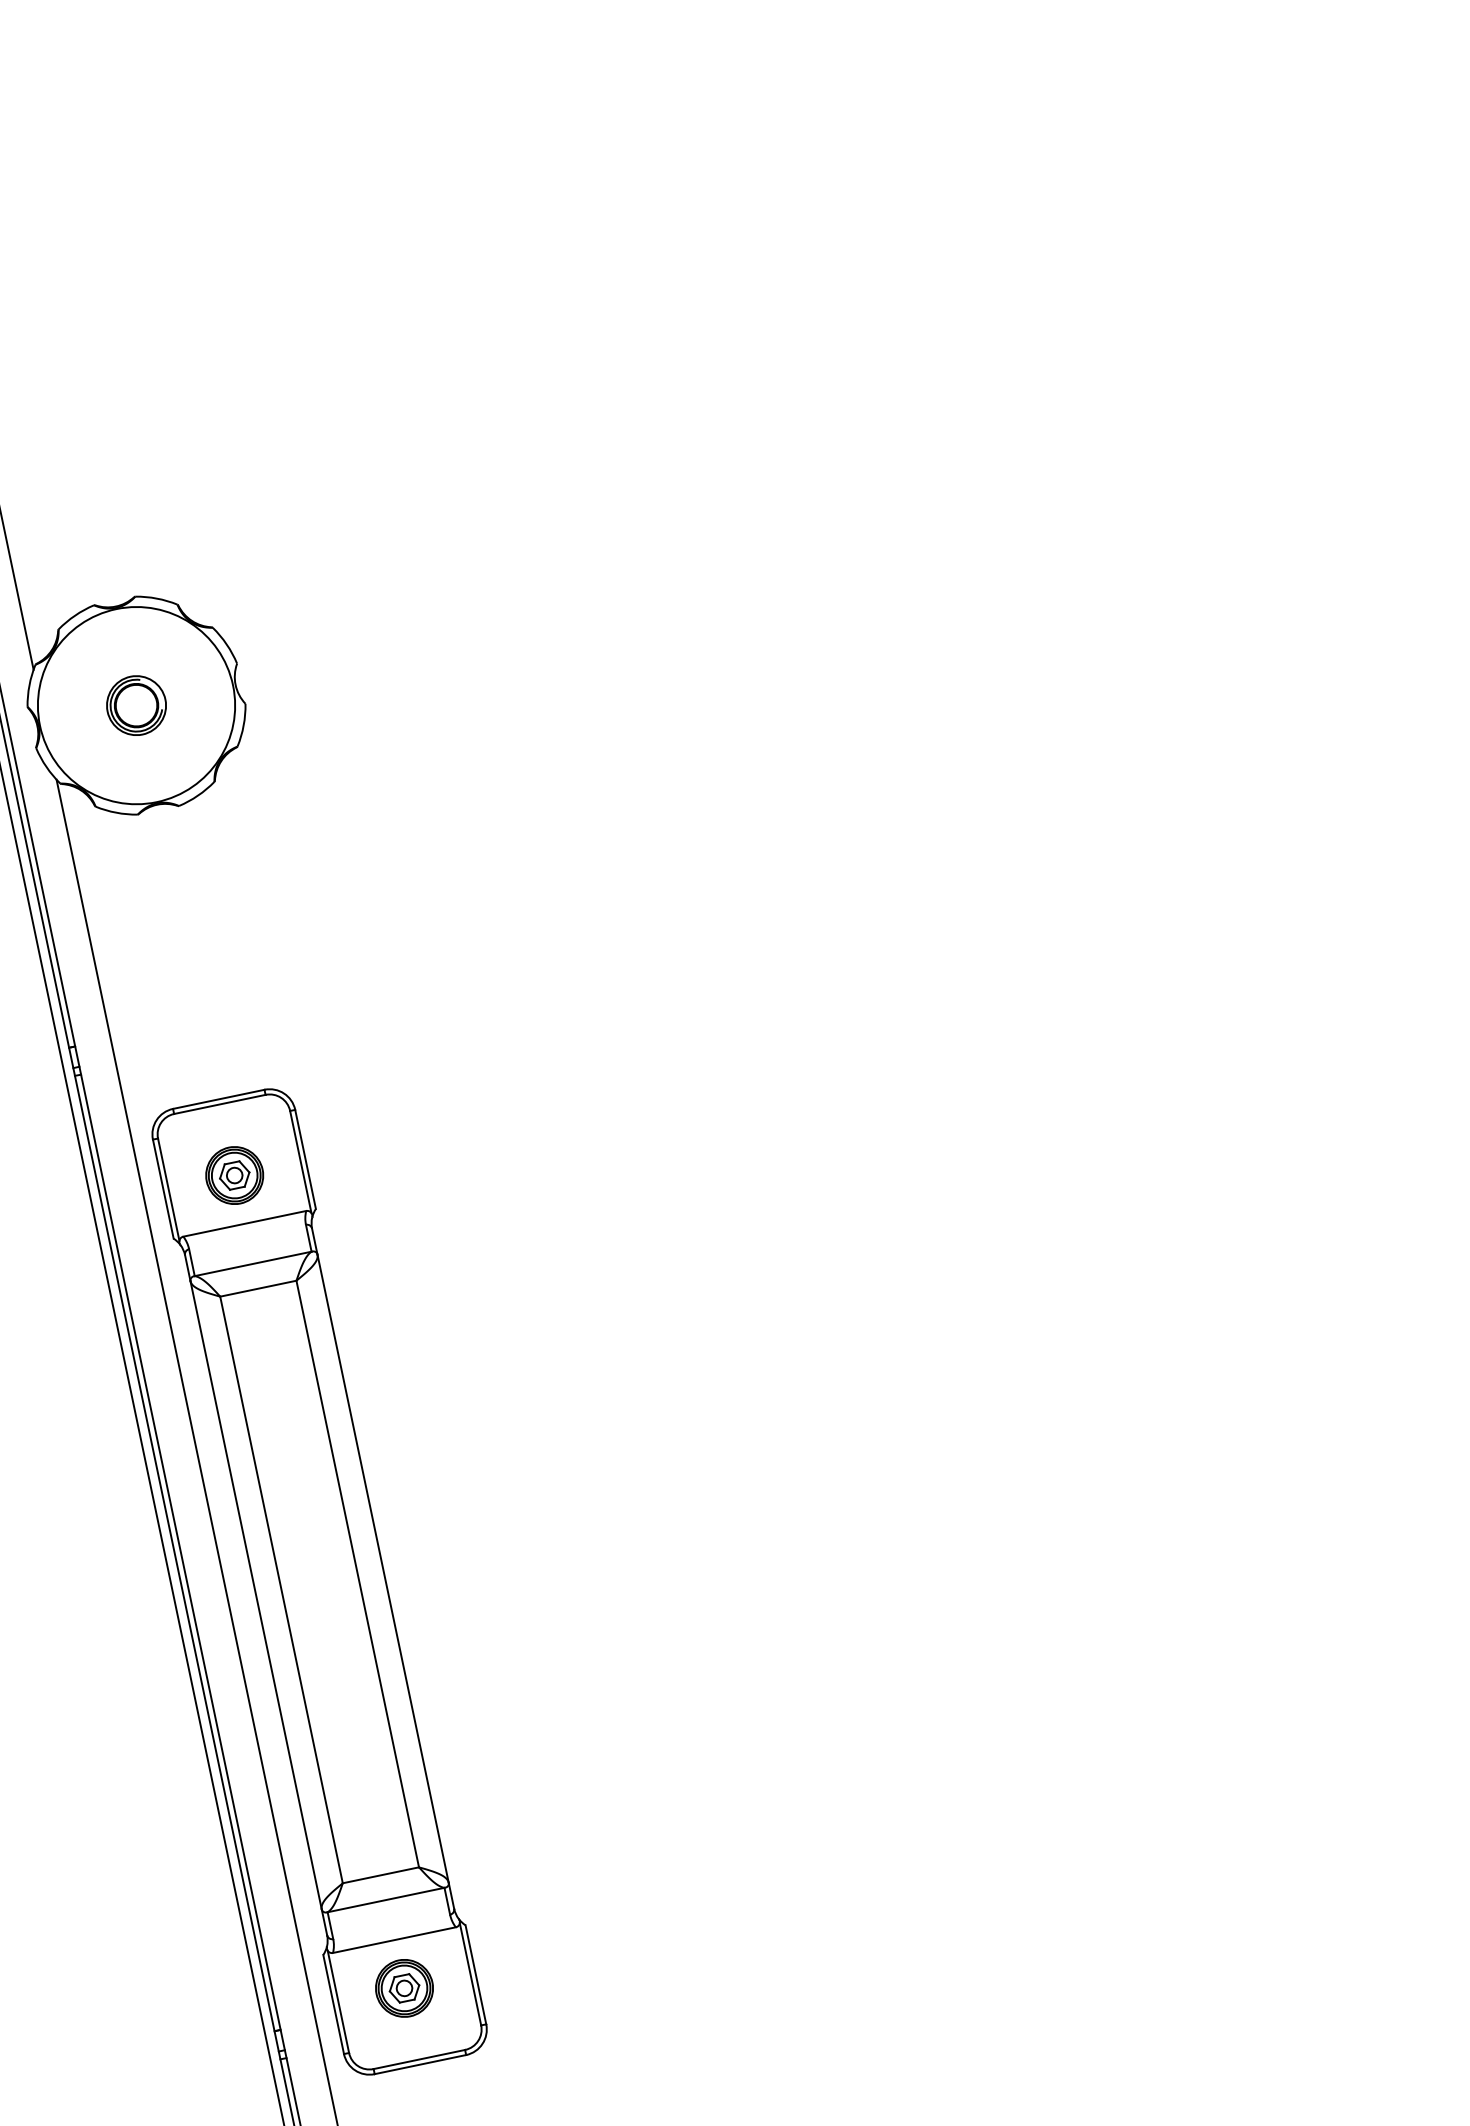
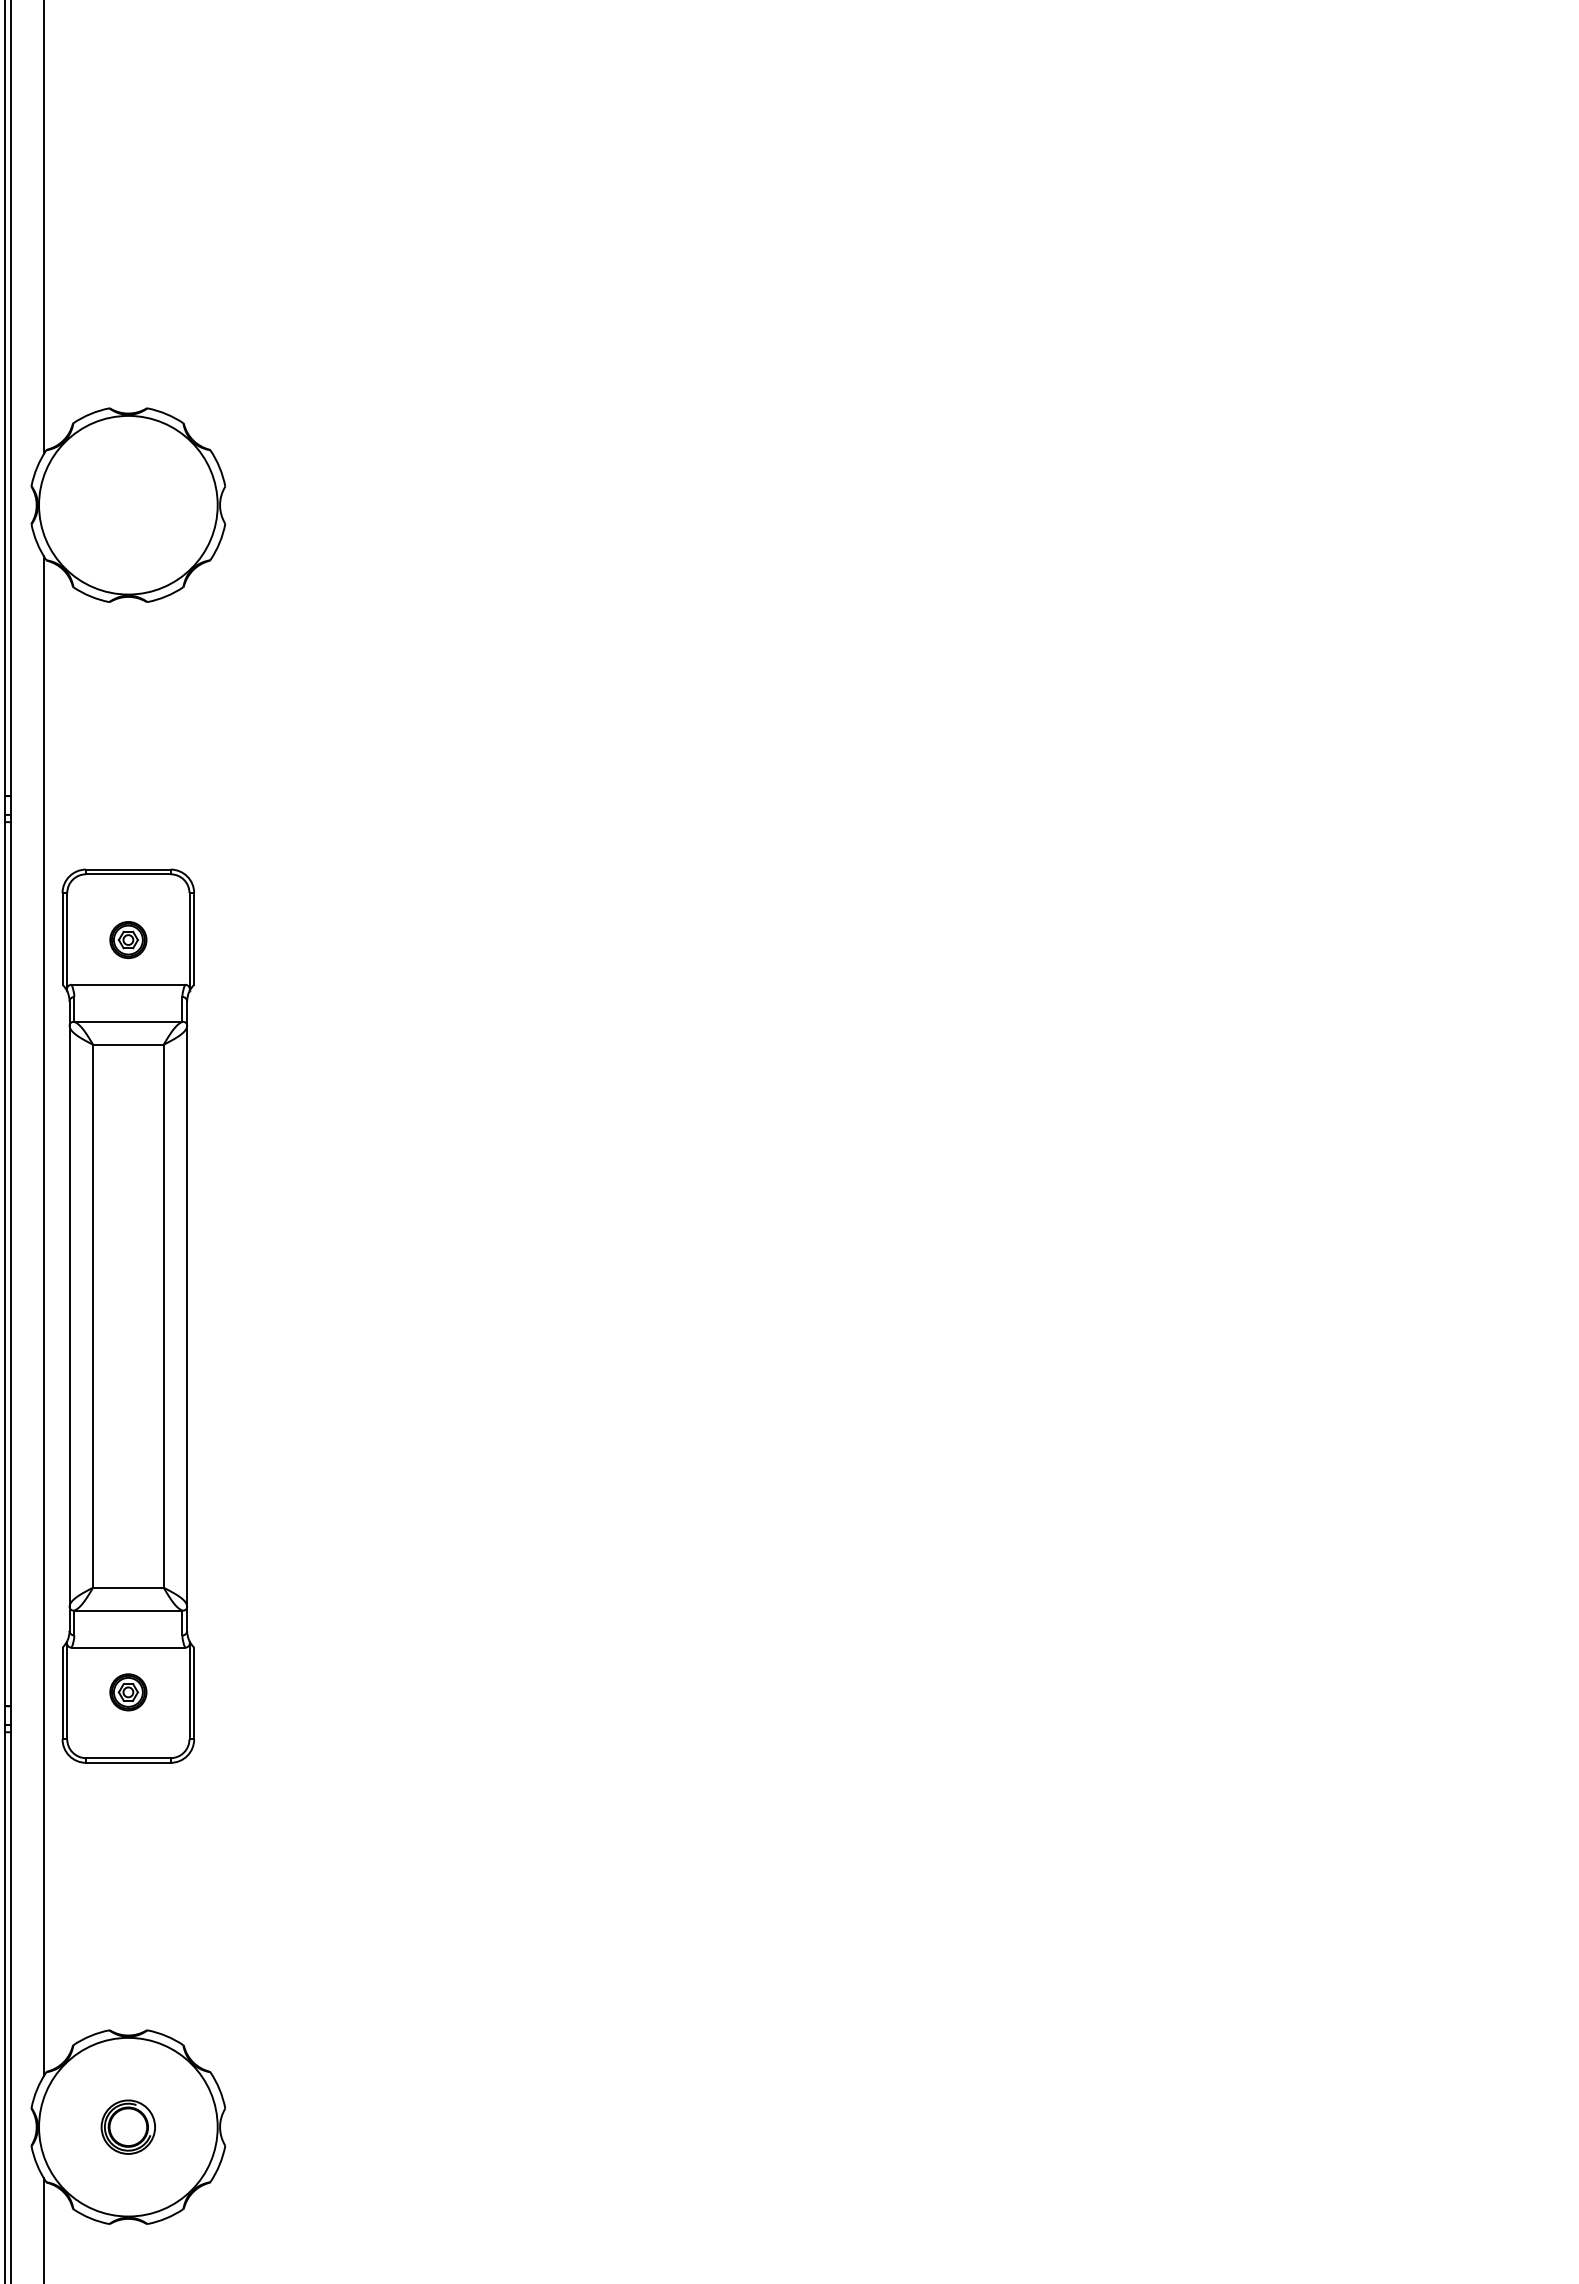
part: (135, 705) -> (127, 504), removed
part: (234, 1174) -> (128, 939), size x0.7
part: (404, 1988) -> (128, 1692), size x0.7

